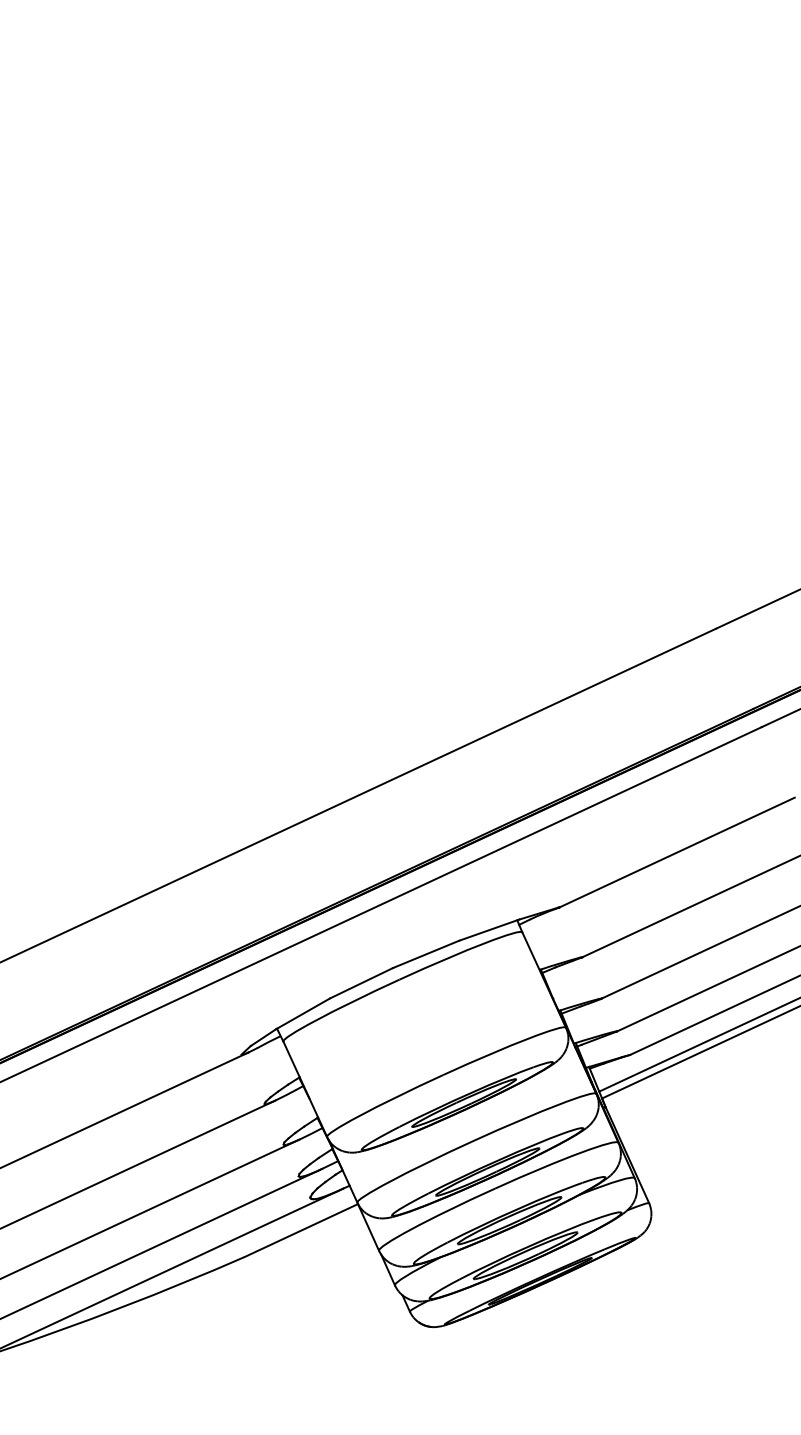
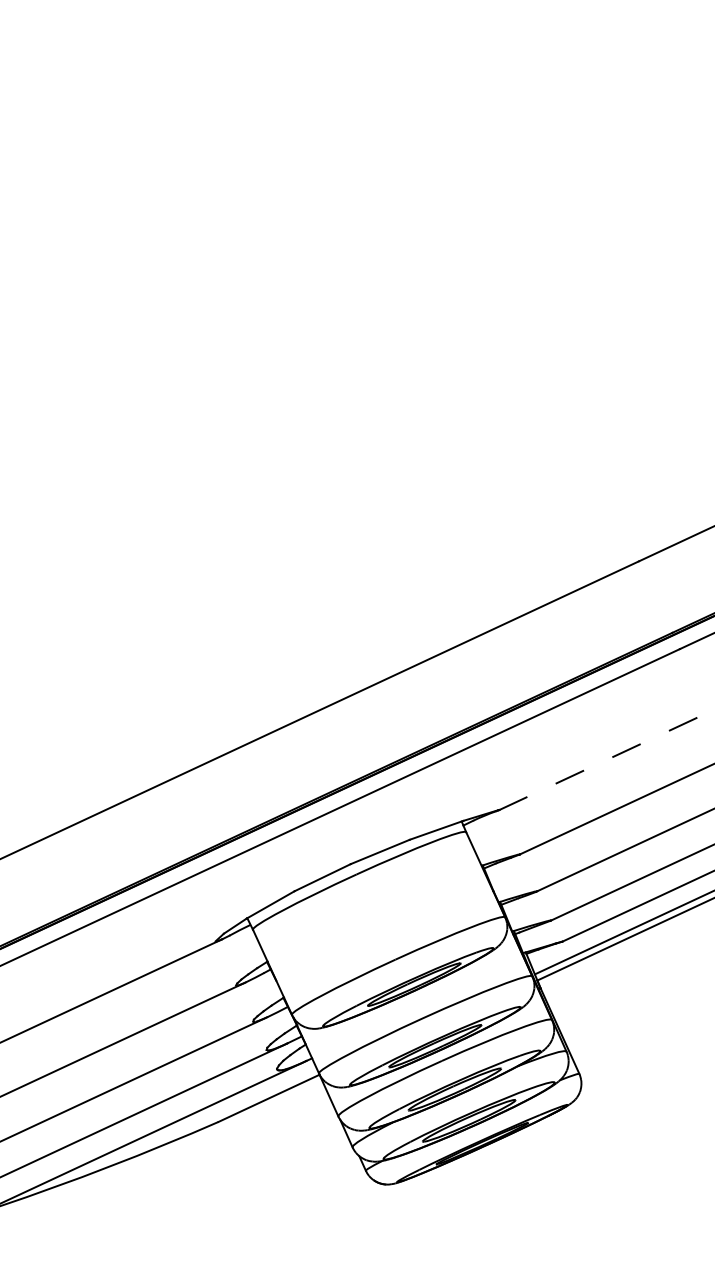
line: (677, 851) -> (604, 760), solid -> dashed

